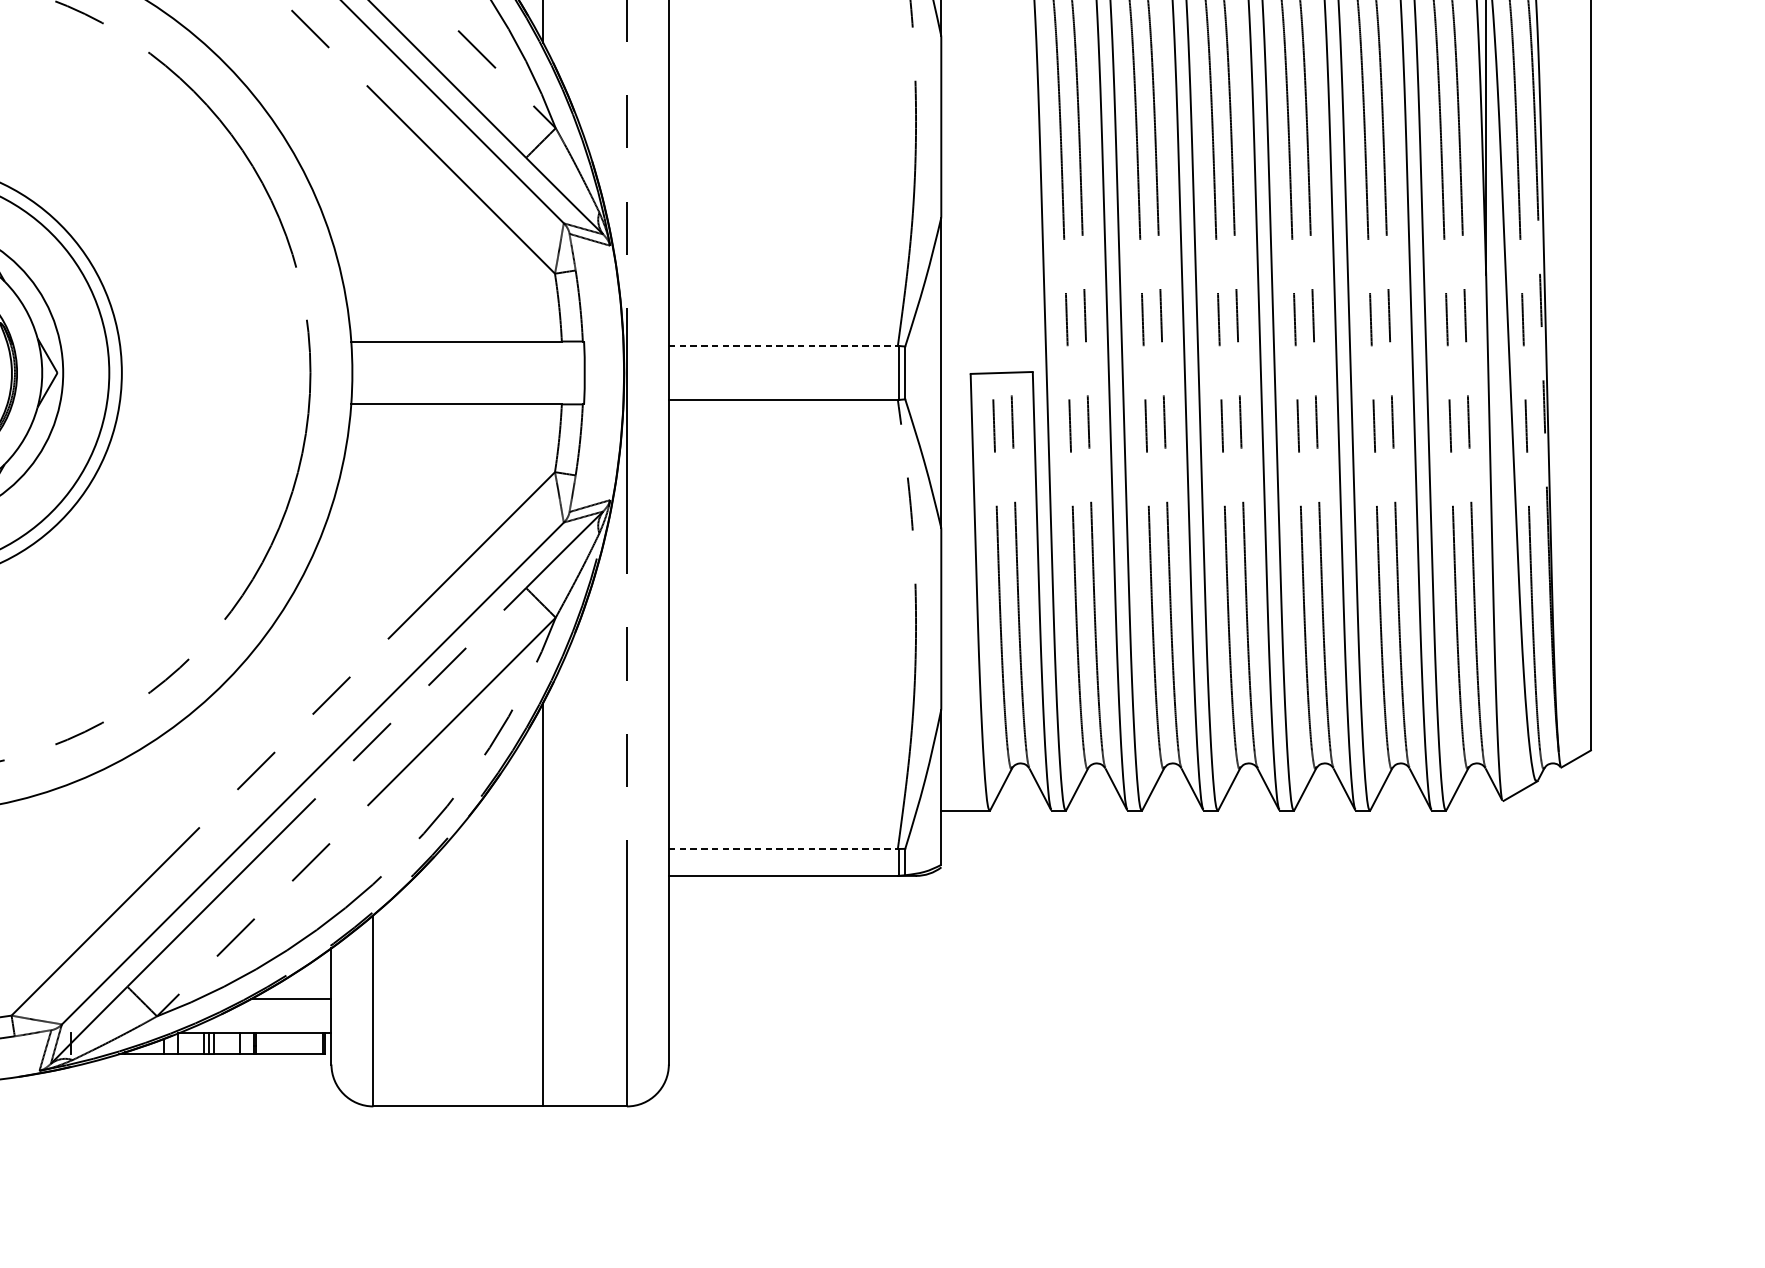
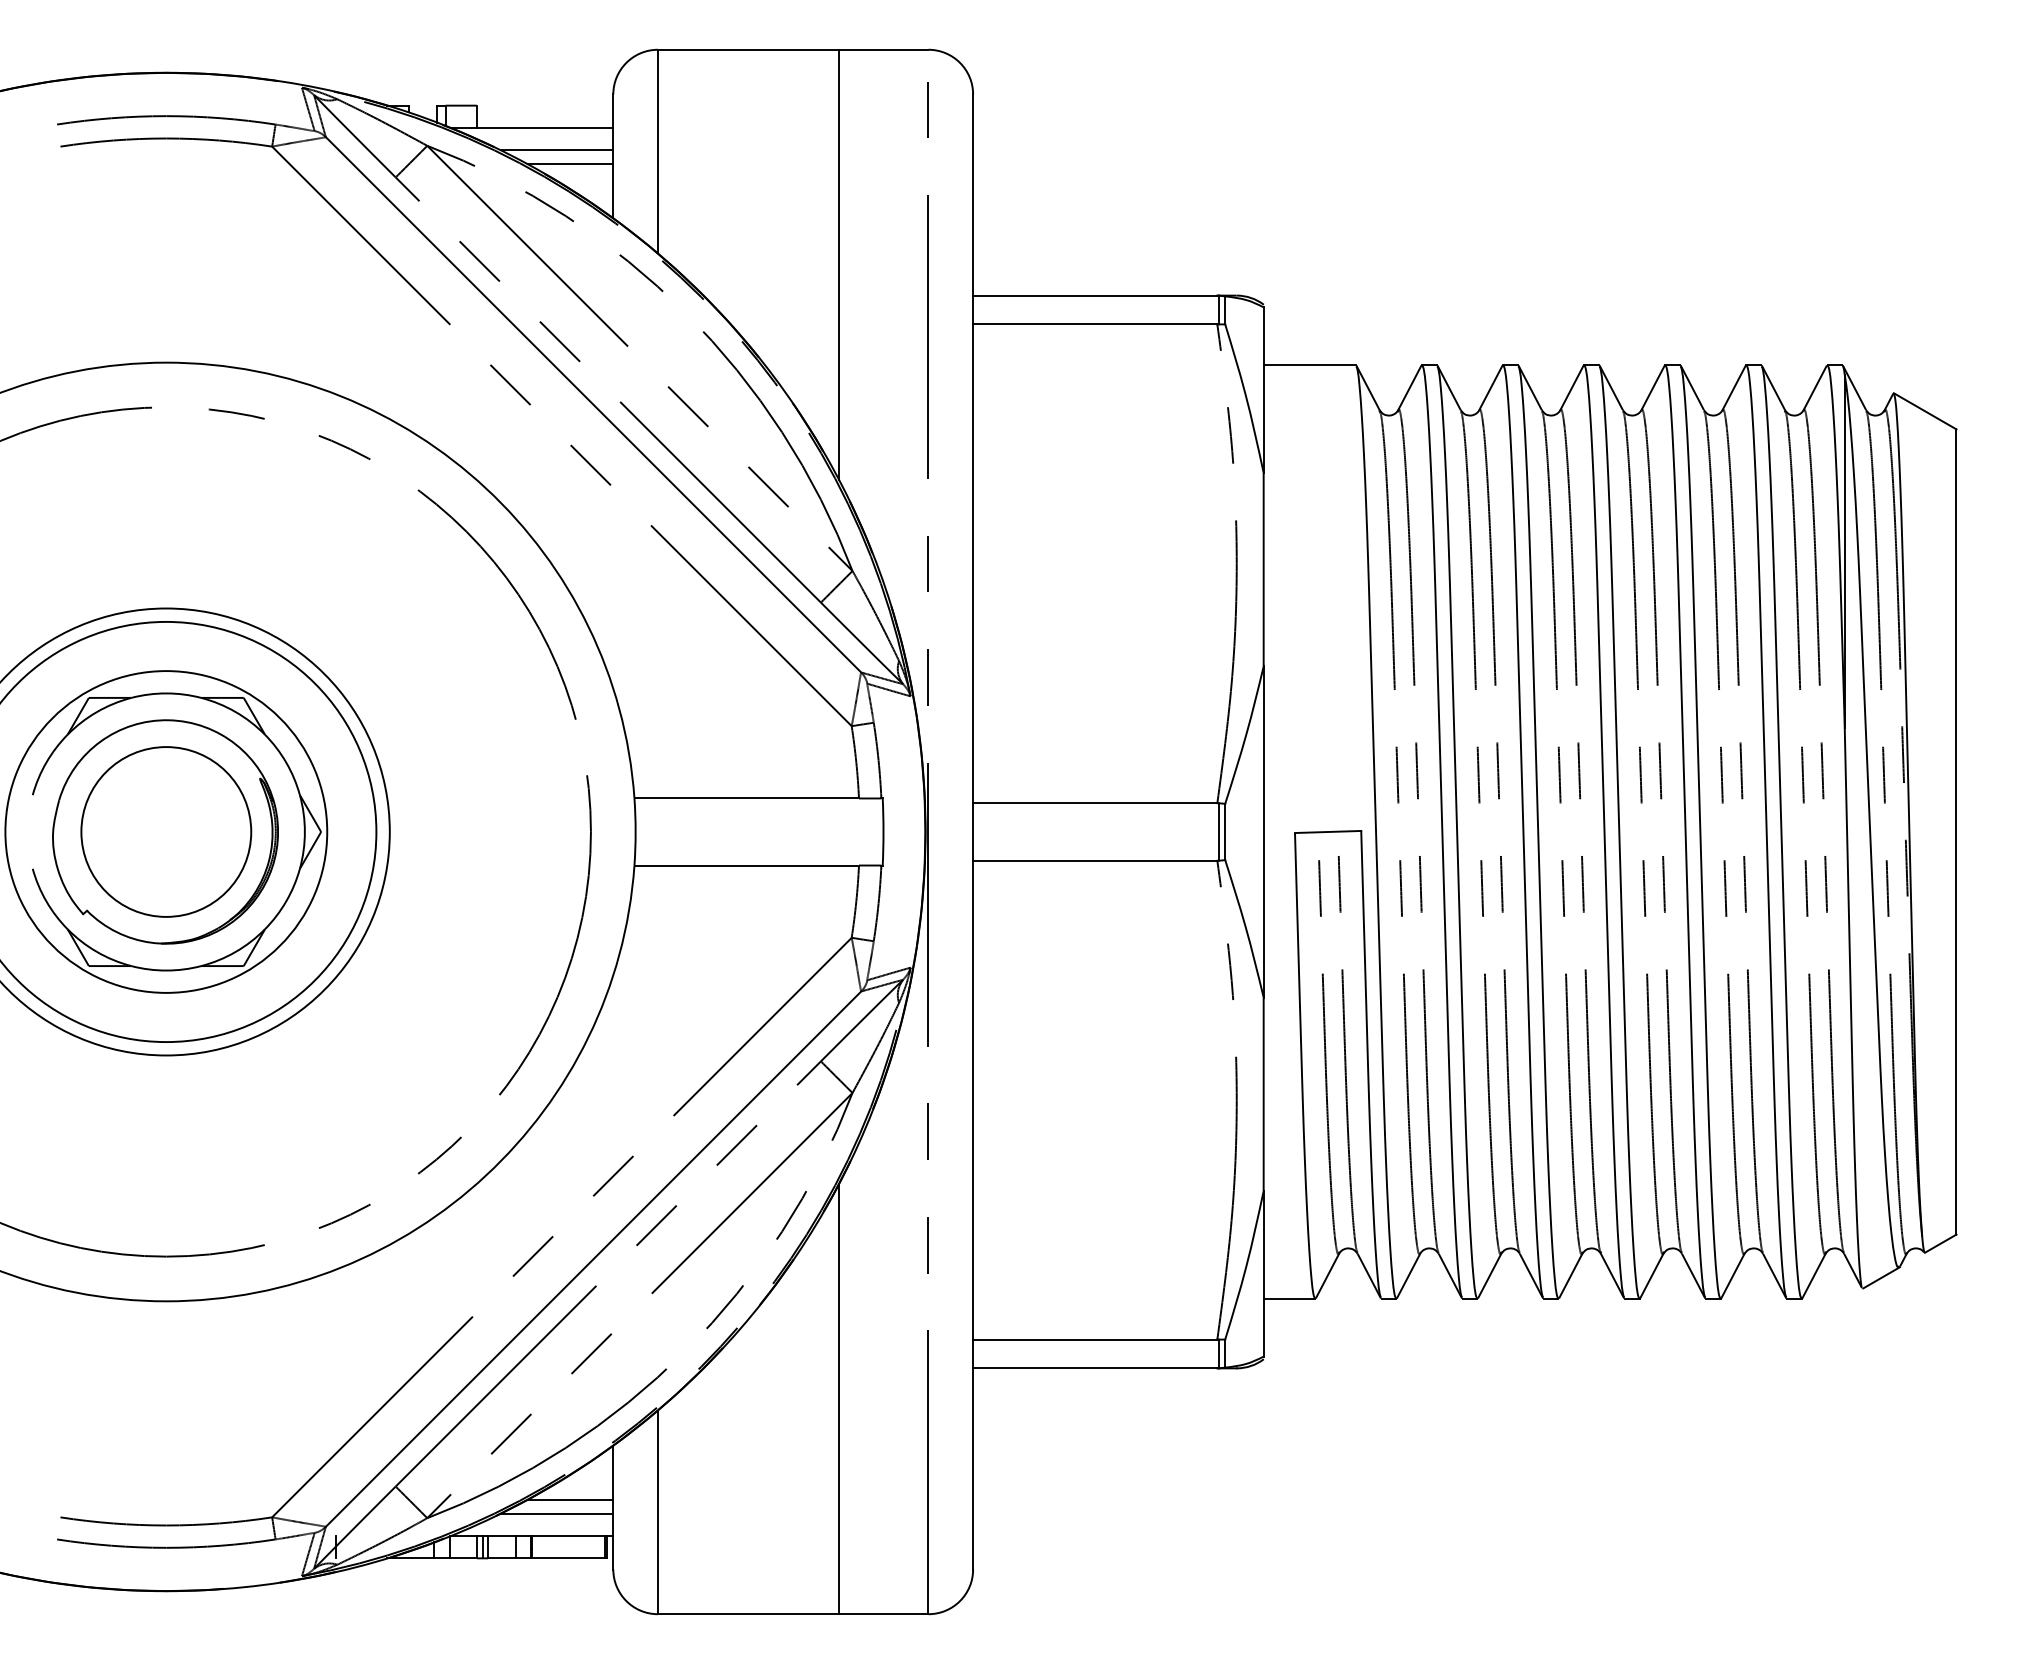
line: (783, 346) -> (1095, 803), dashed -> solid
line: (783, 848) -> (1095, 1339), dashed -> solid
line: (278, 1012) -> (556, 1513), added

